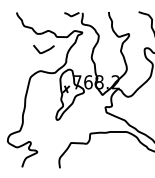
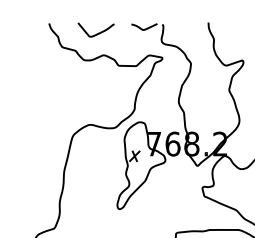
curve: (44, 50) -> (97, 32), moved

